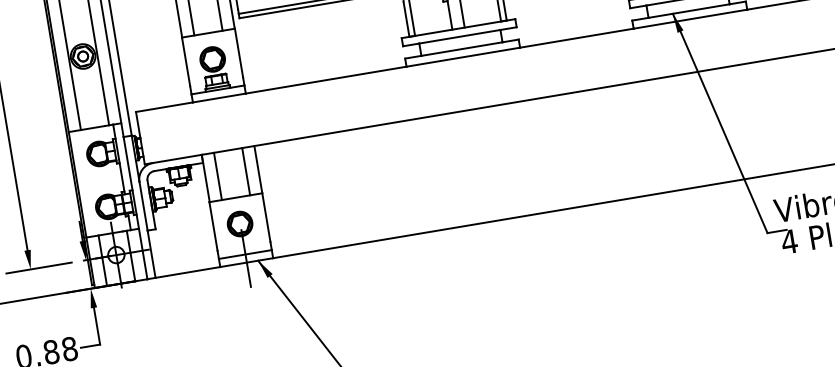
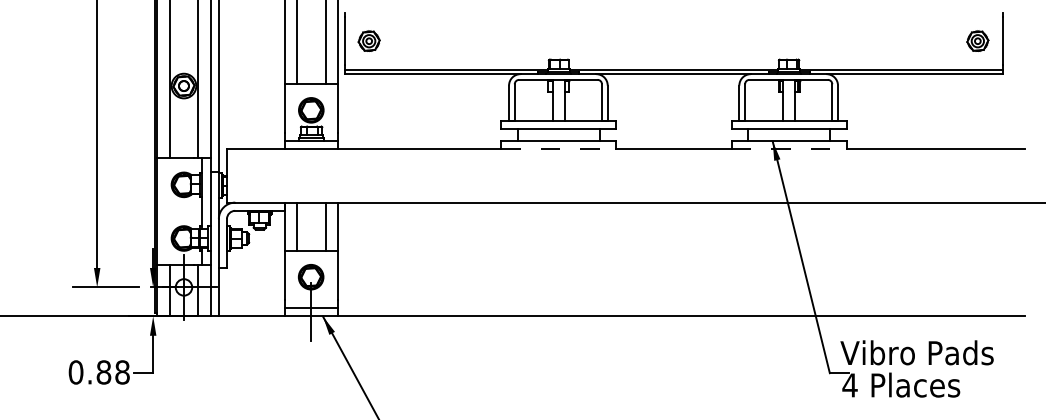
line: (690, 19) -> (789, 149), solid -> dashed
line: (462, 57) -> (558, 149), solid -> dashed

